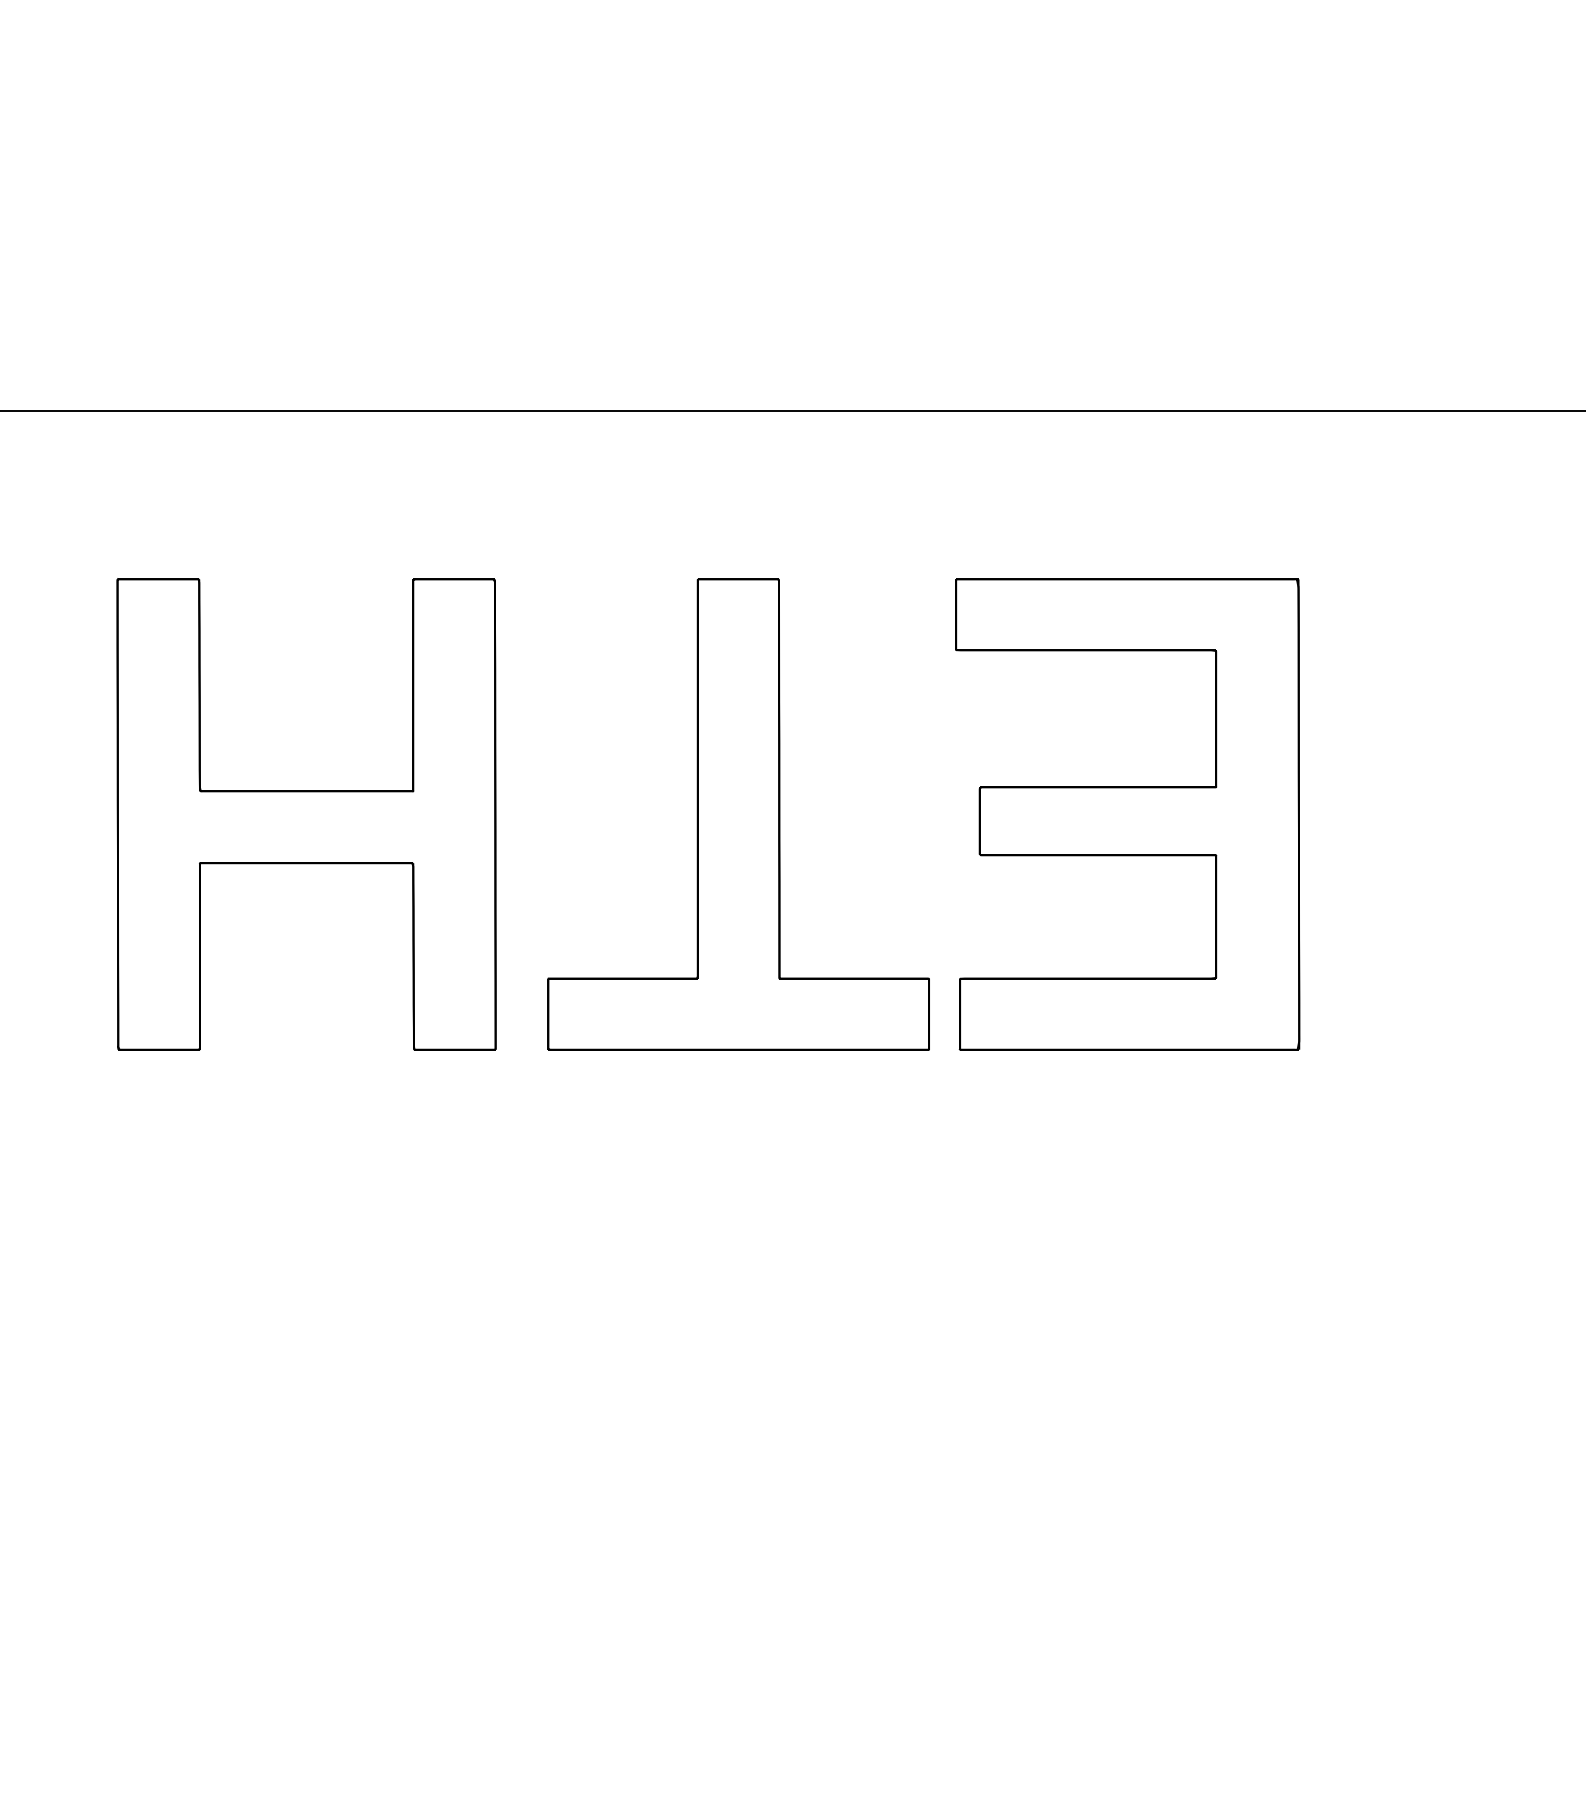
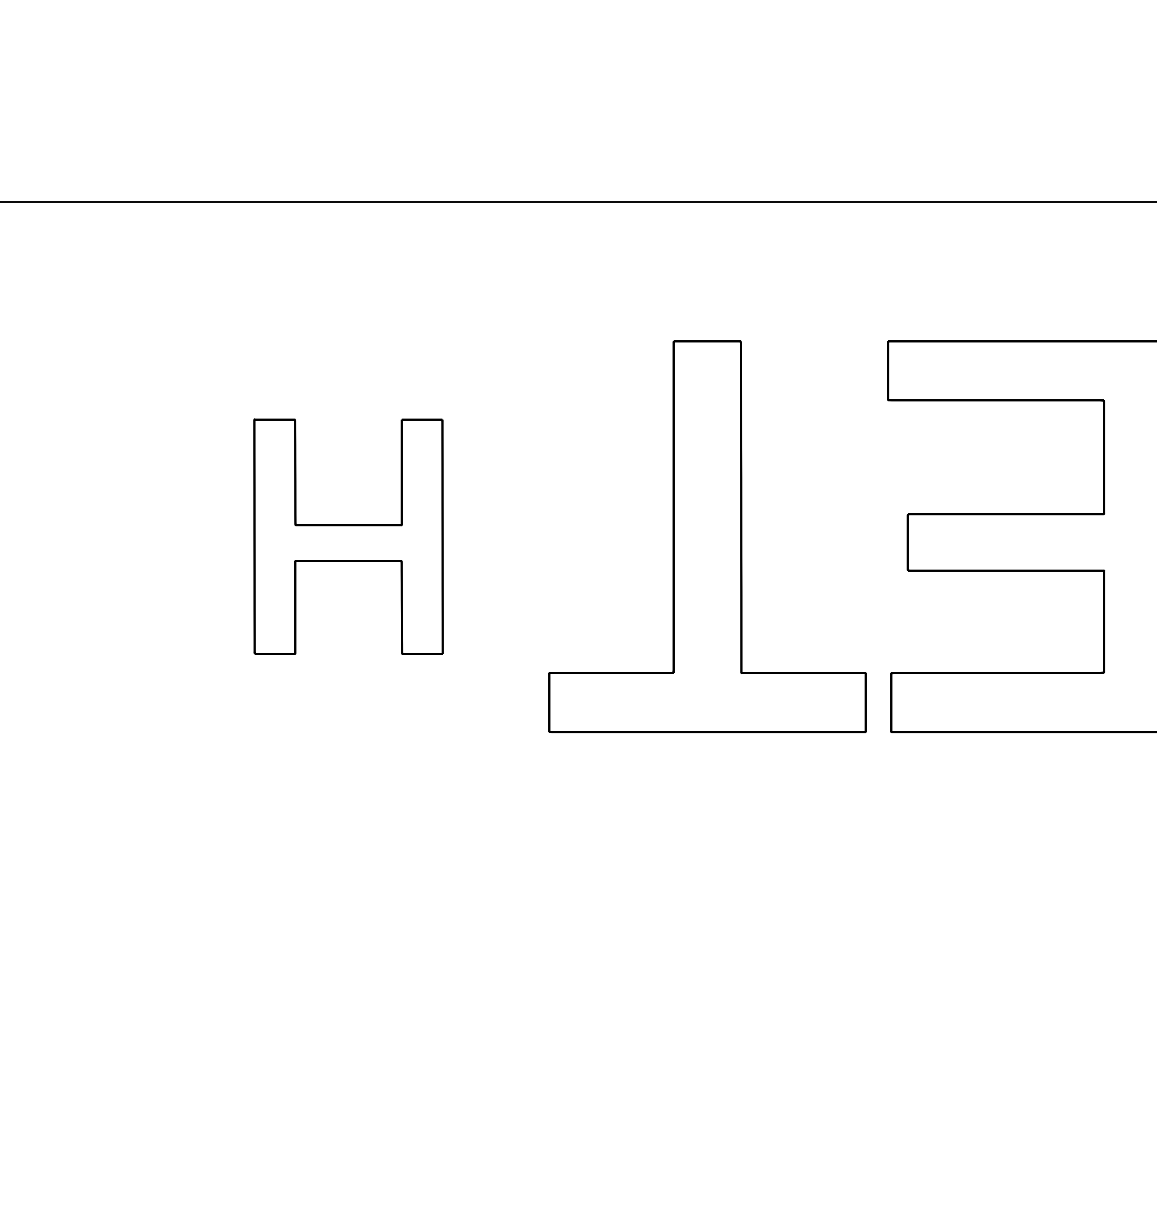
part: (306, 814) -> (348, 536), size x0.6

